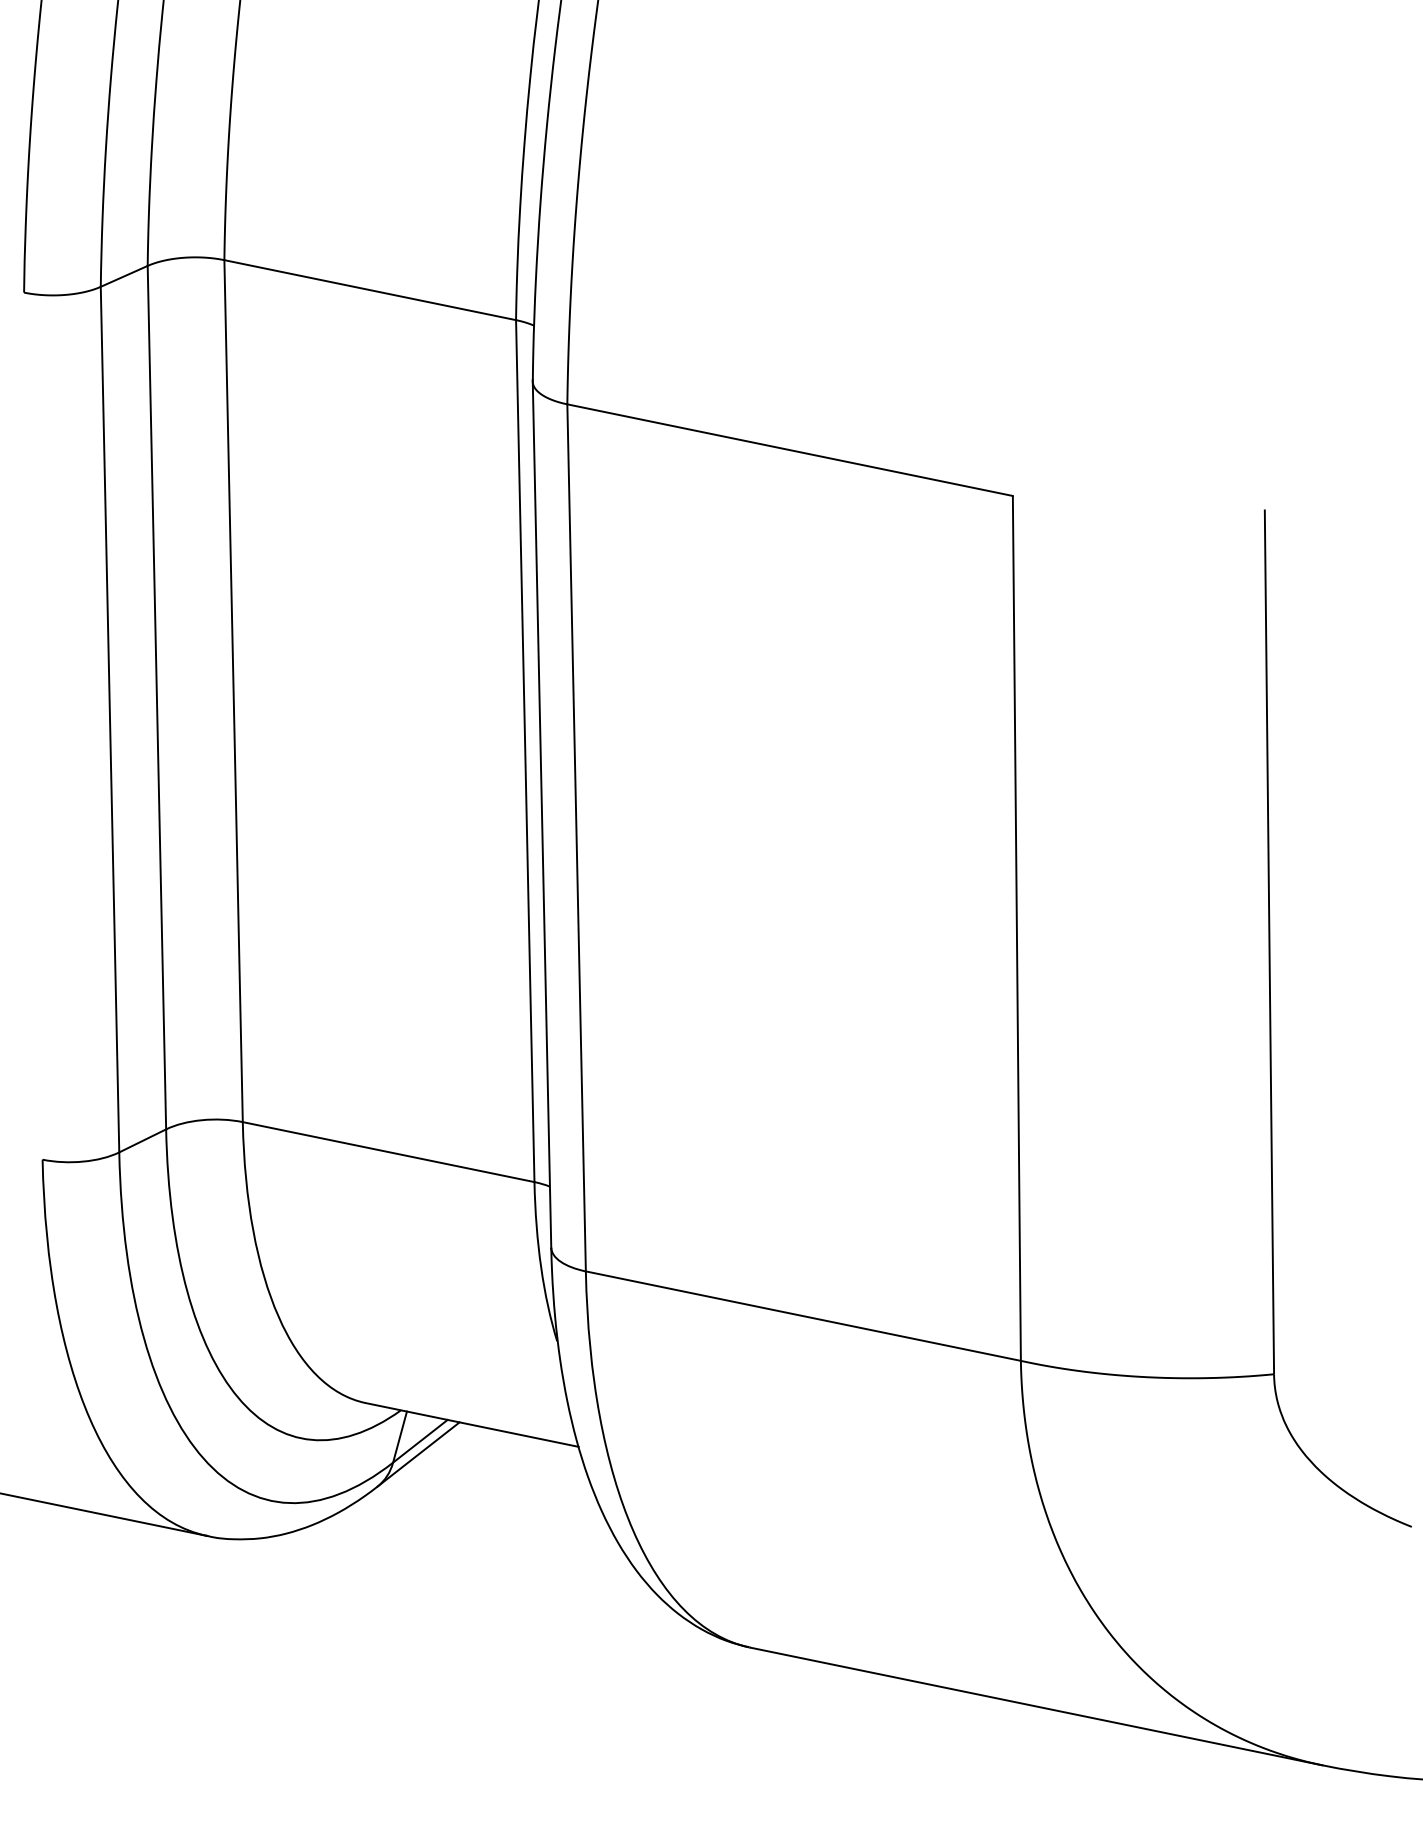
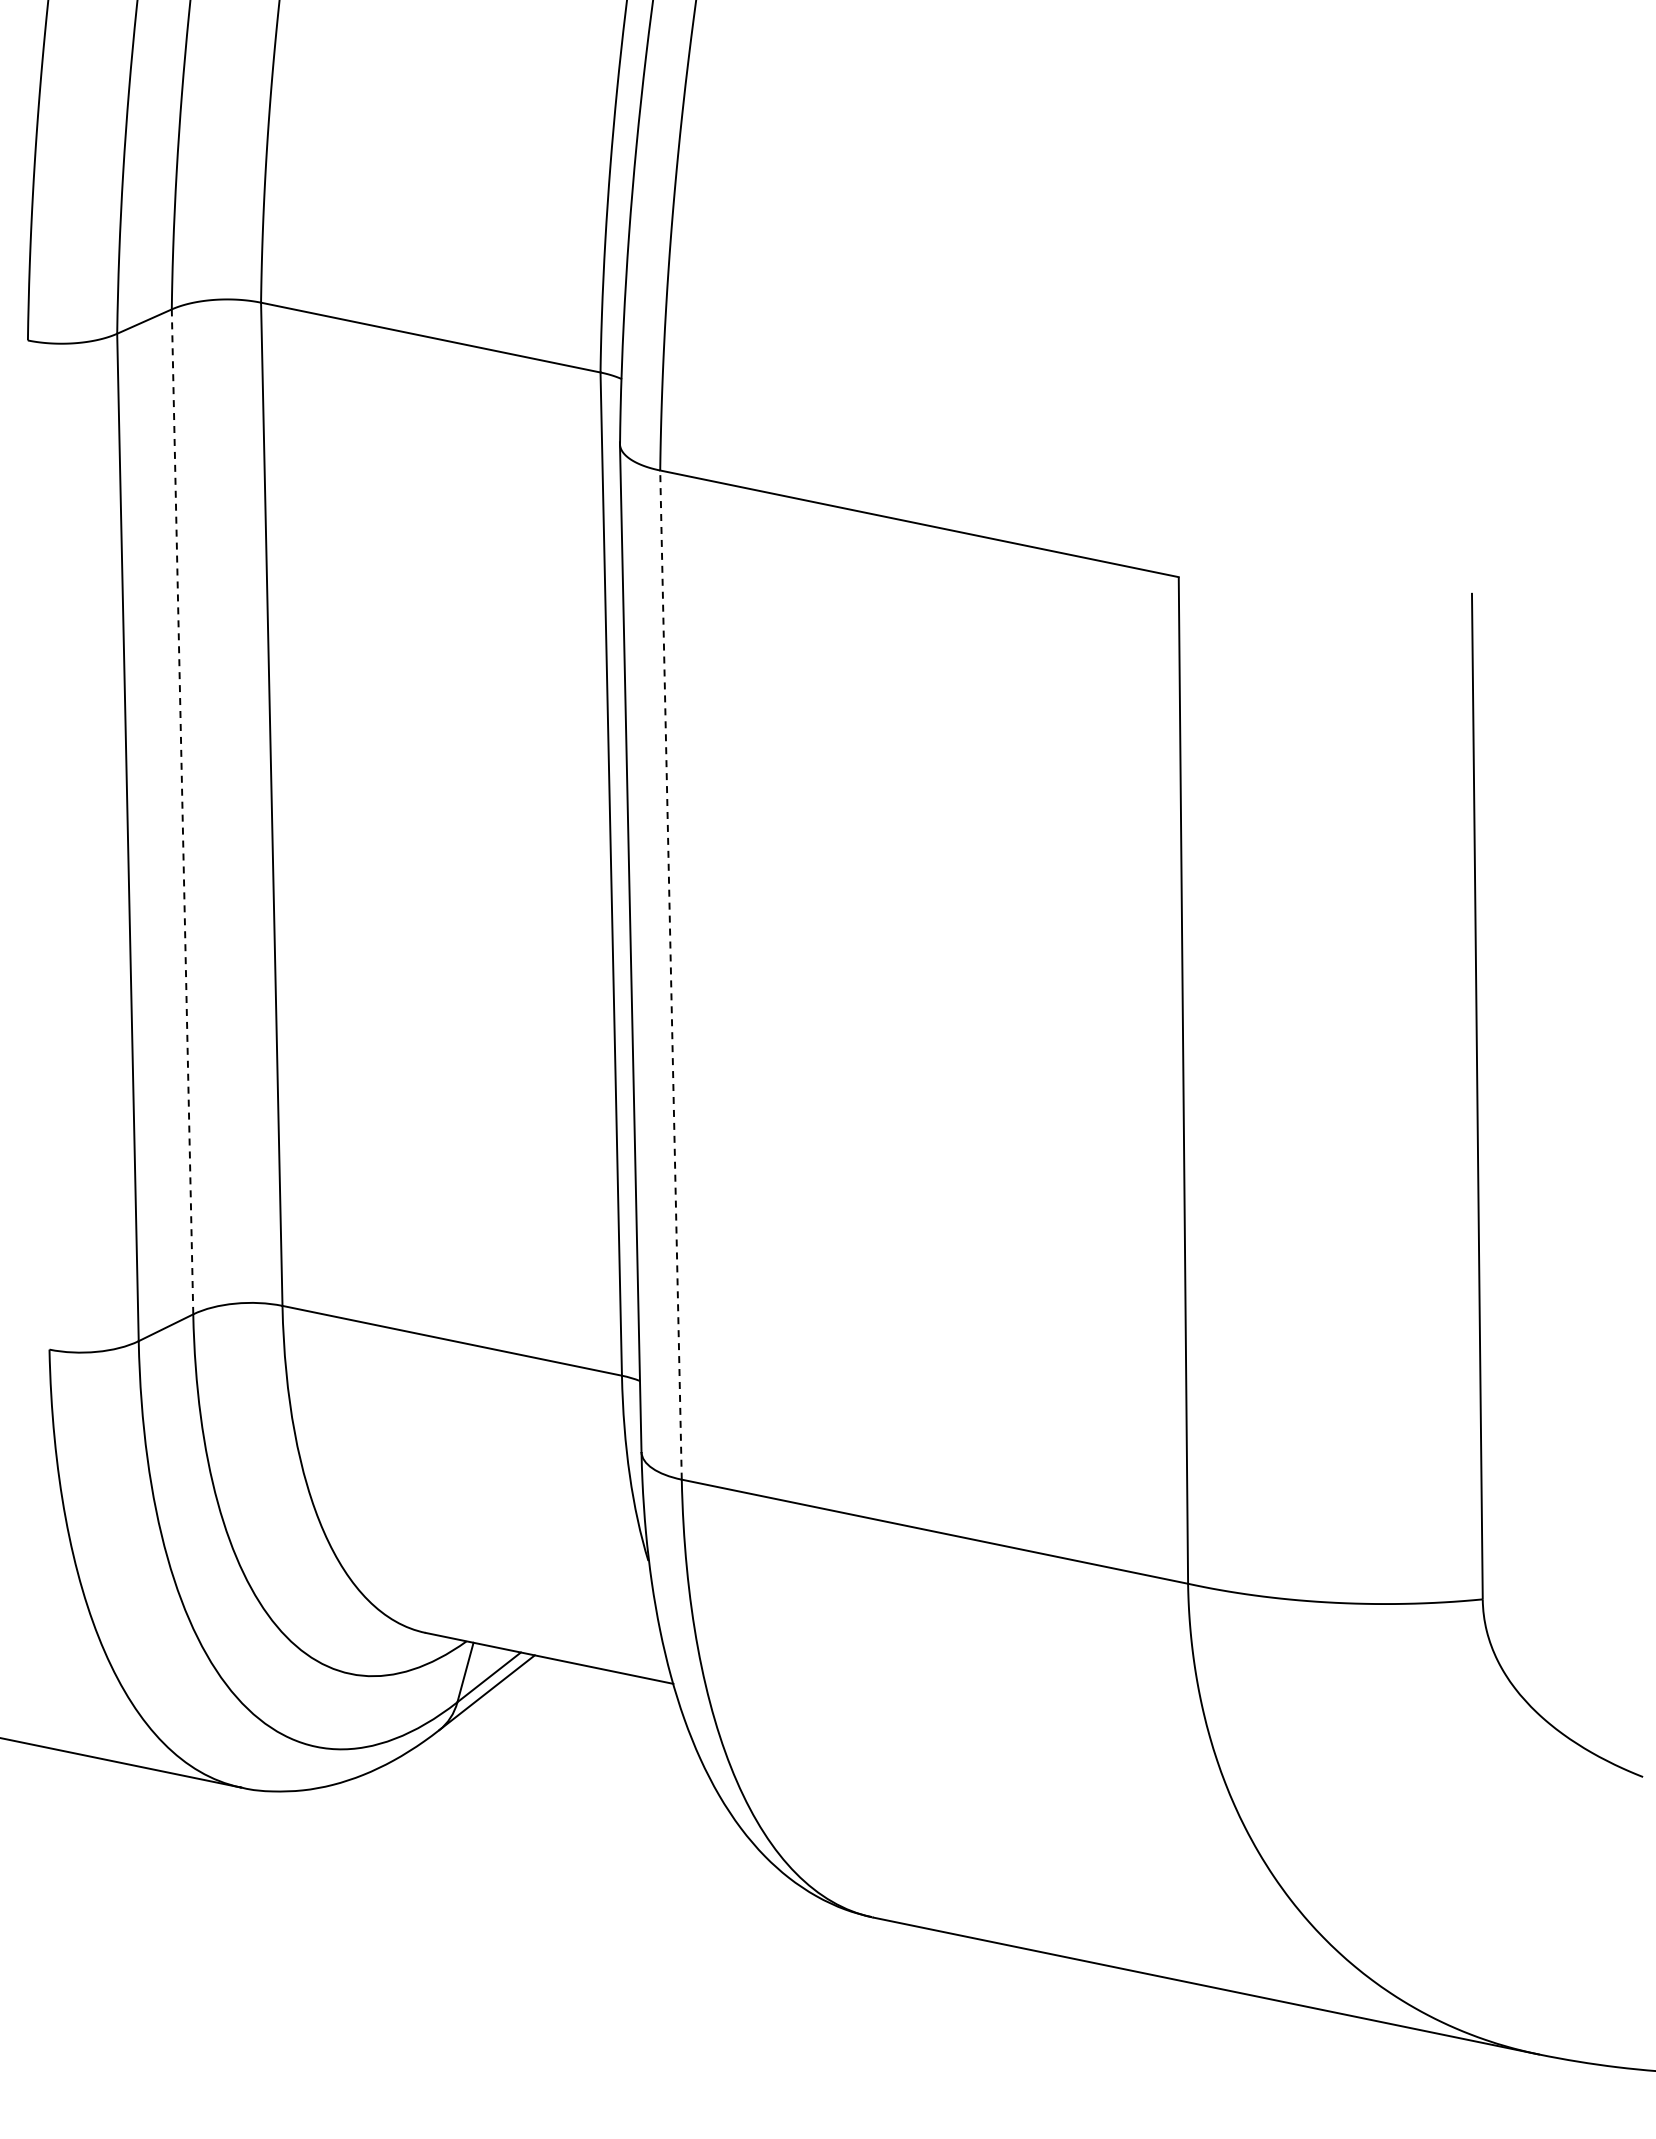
line: (156, 697) -> (182, 811), solid -> dashed
line: (577, 838) -> (671, 975), solid -> dashed

